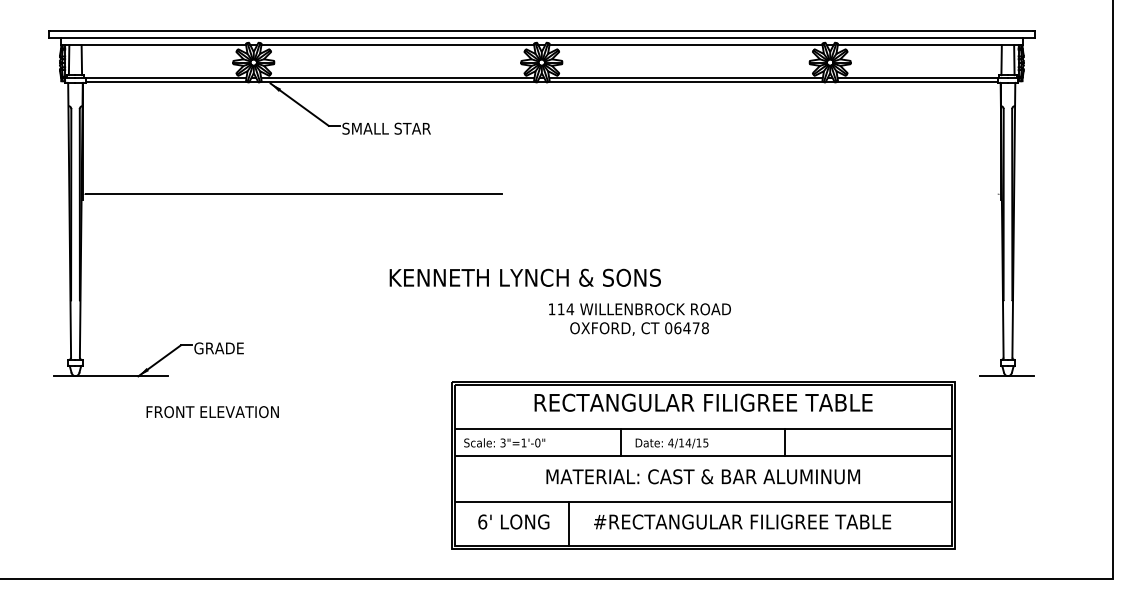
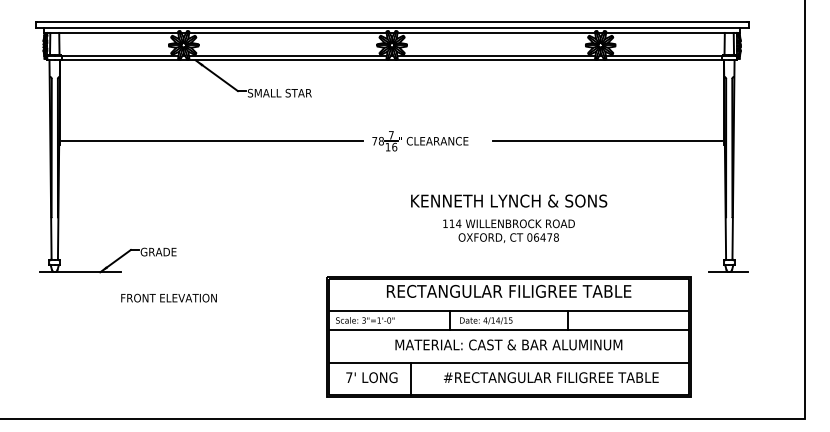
line: (838, 194) -> (606, 140), added
part: (581, 195) -> (420, 141), added
text: (525, 277) -> (509, 200), moved
text: (639, 318) -> (508, 230), moved
text: (211, 411) -> (168, 297), moved
text: (482, 521) -> (349, 377), 6' -> 7'
text: (741, 521) -> (550, 377), moved

